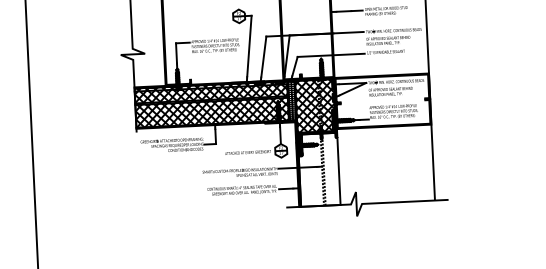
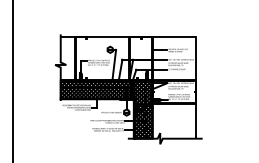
hatch: (318, 168) -> (143, 121), added

